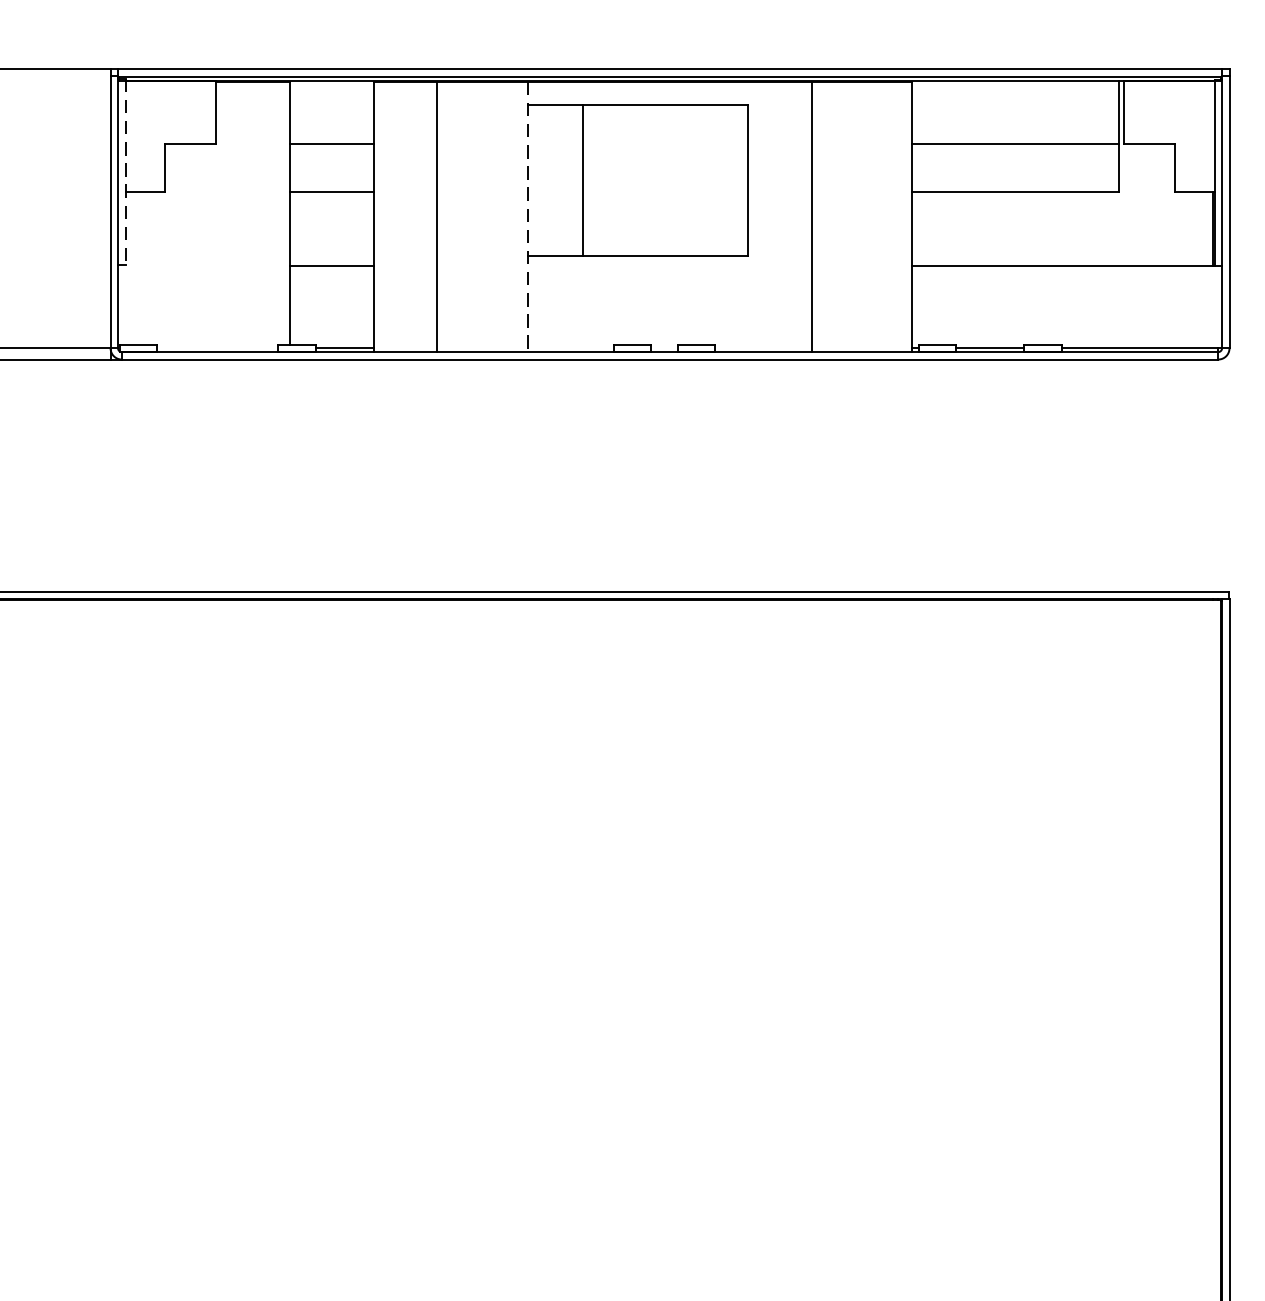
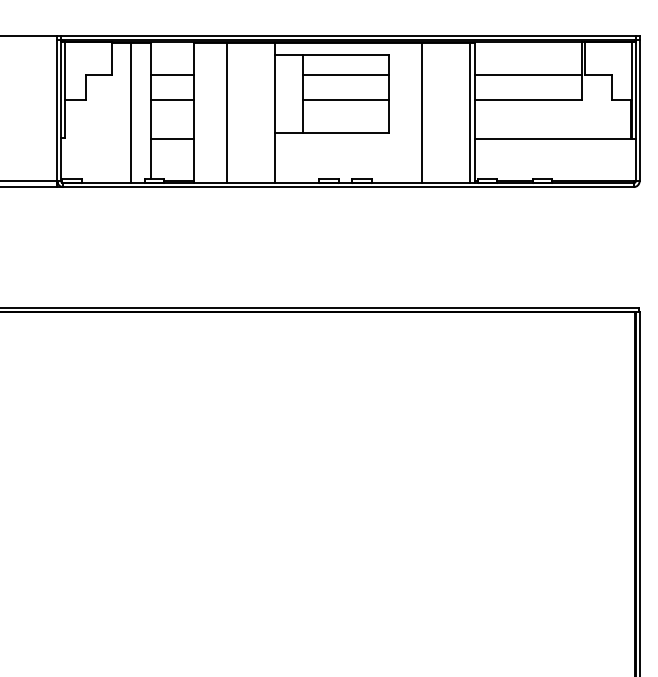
line: (664, 143) -> (345, 74), added
line: (126, 171) -> (65, 89), dashed -> solid
line: (664, 193) -> (345, 100), added
line: (251, 216) -> (130, 112), added
line: (904, 216) -> (470, 112), added
line: (527, 218) -> (274, 113), dashed -> solid

